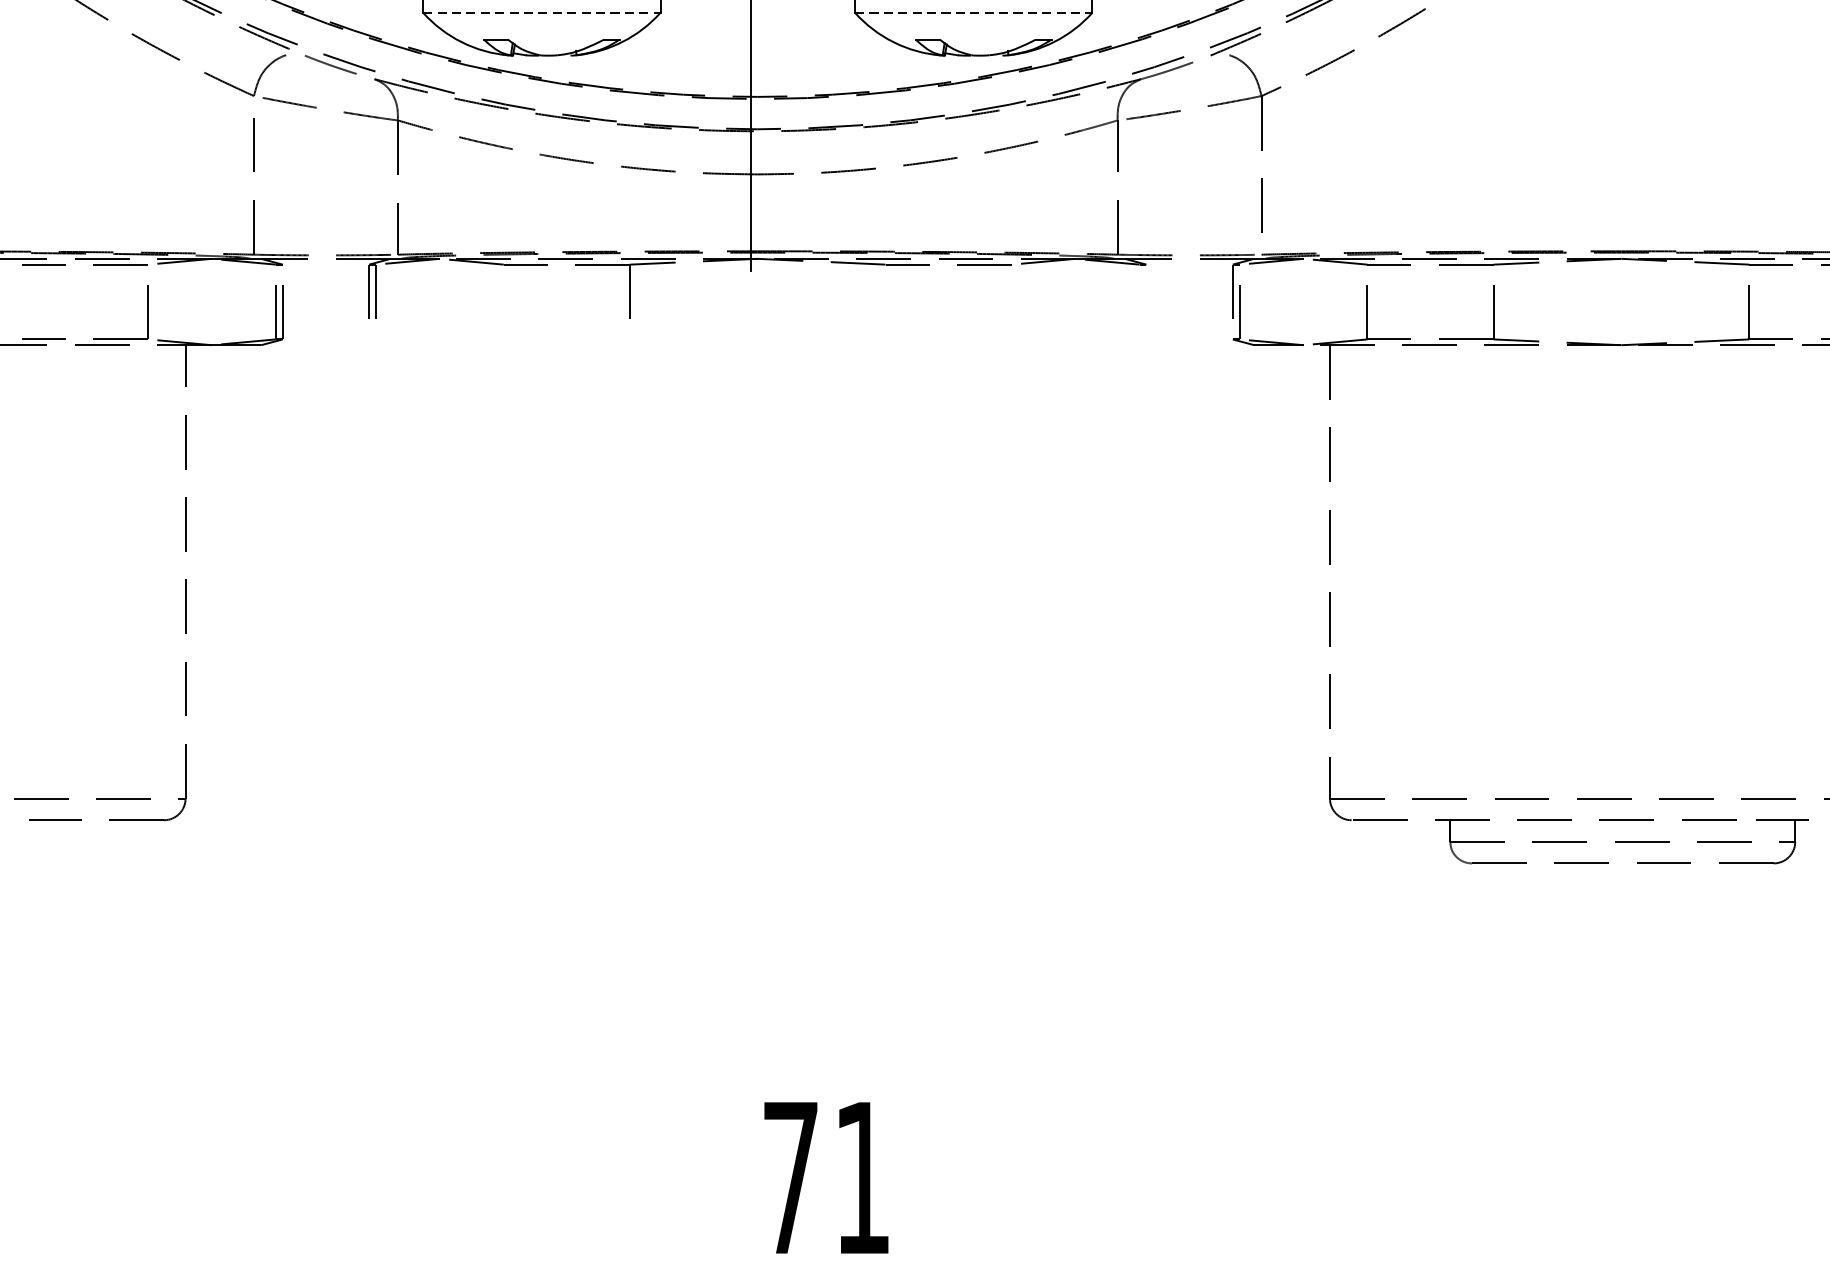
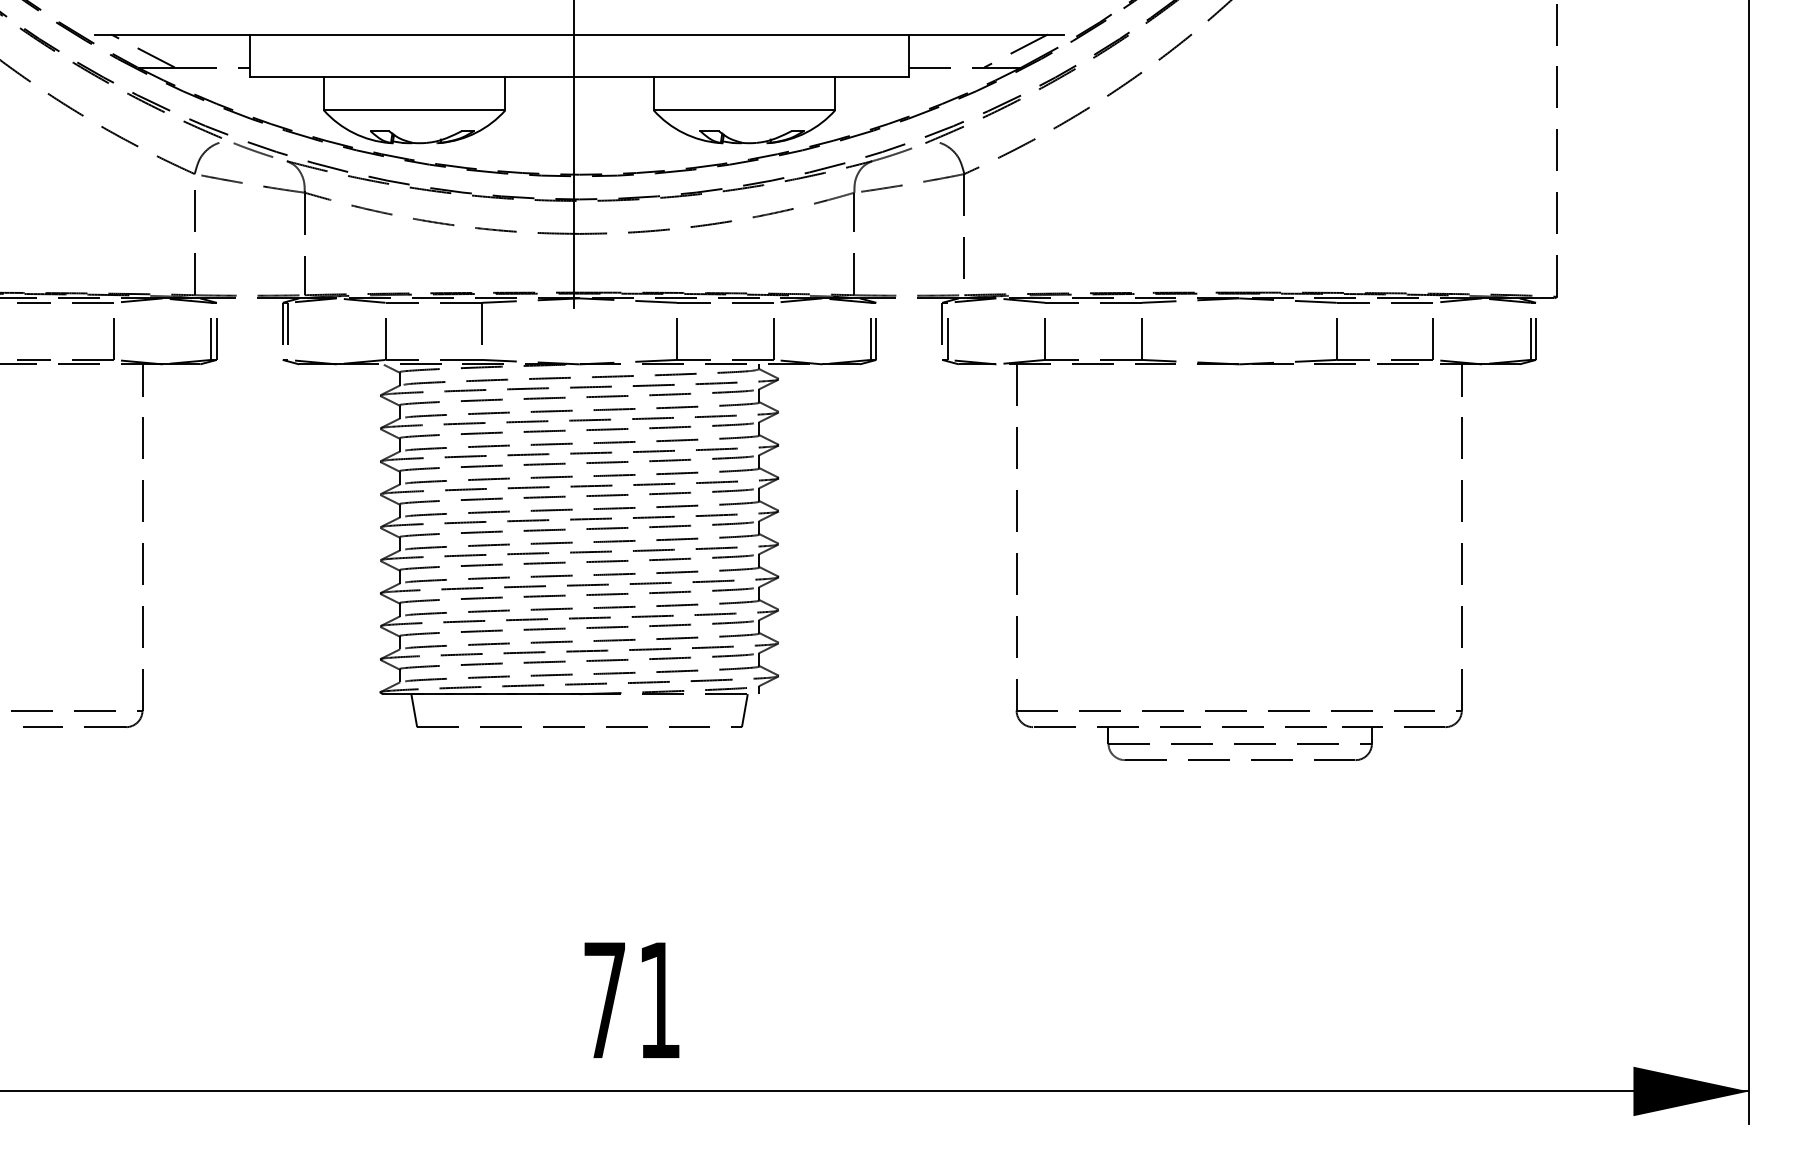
line: (541, 12) -> (414, 110), dashed -> solid
line: (973, 12) -> (744, 110), dashed -> solid
part: (757, 552) -> (579, 522), added

